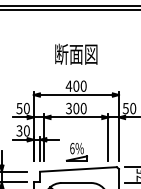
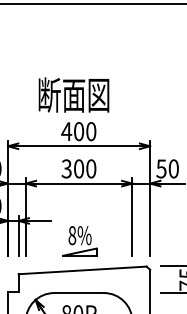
text: (76, 53) -> (74, 93), moved
text: (72, 148) -> (72, 235), 6%%% -> 8%%%

